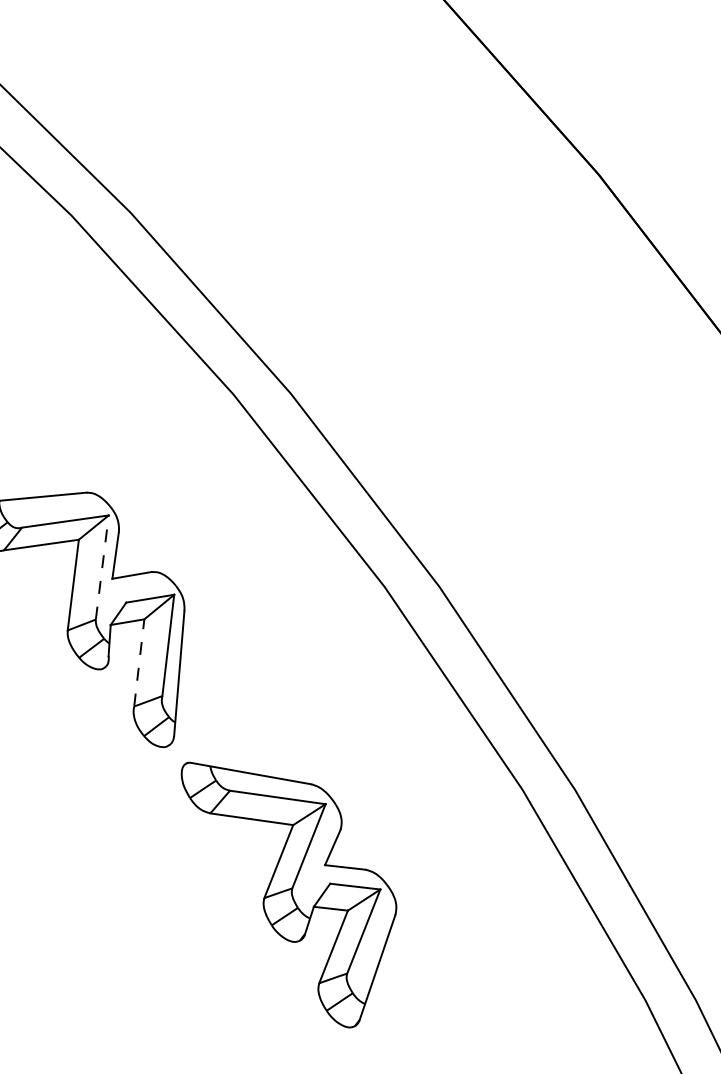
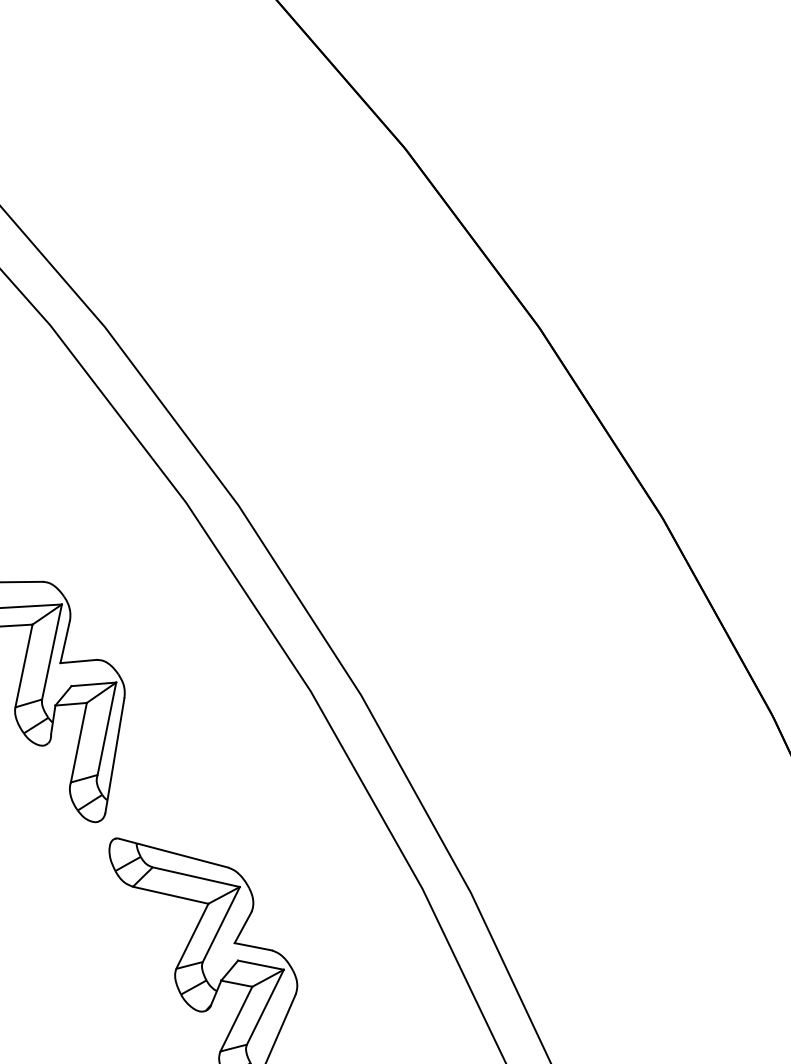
line: (102, 566) -> (52, 651), dashed -> solid
line: (138, 662) -> (78, 742), dashed -> solid

